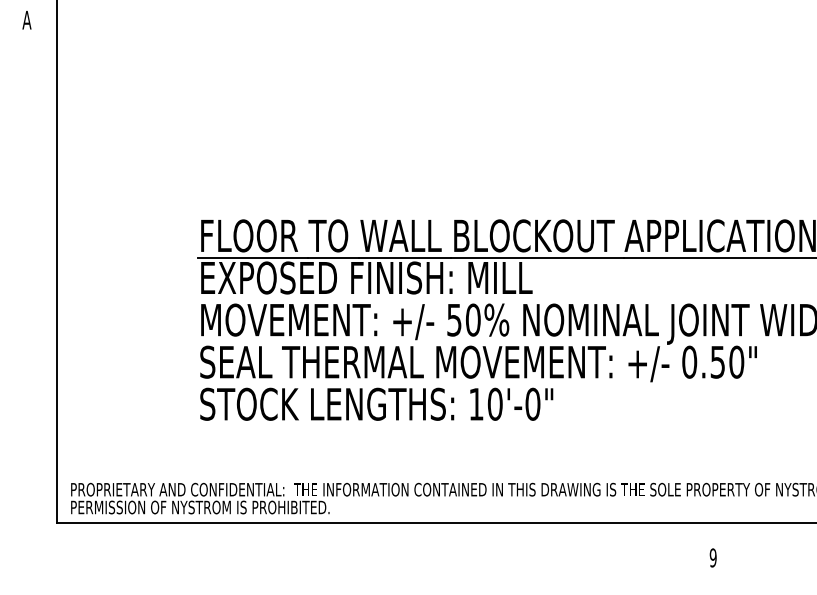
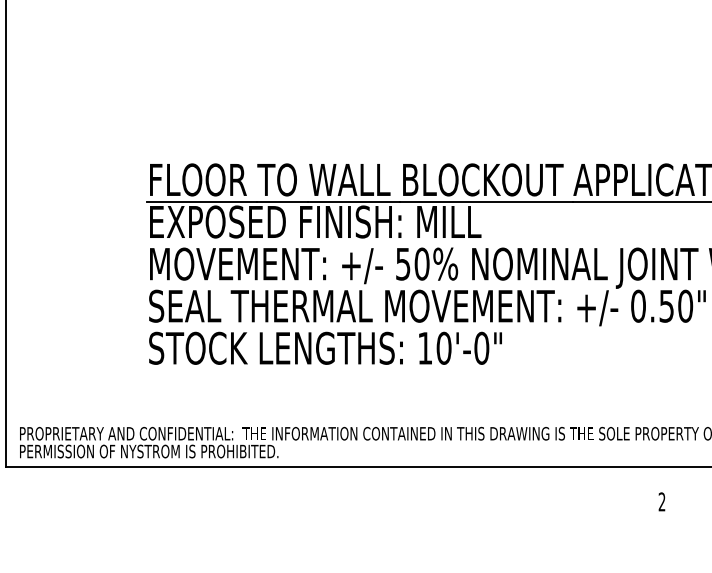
text: (712, 557) -> (661, 501), 9 -> 2

